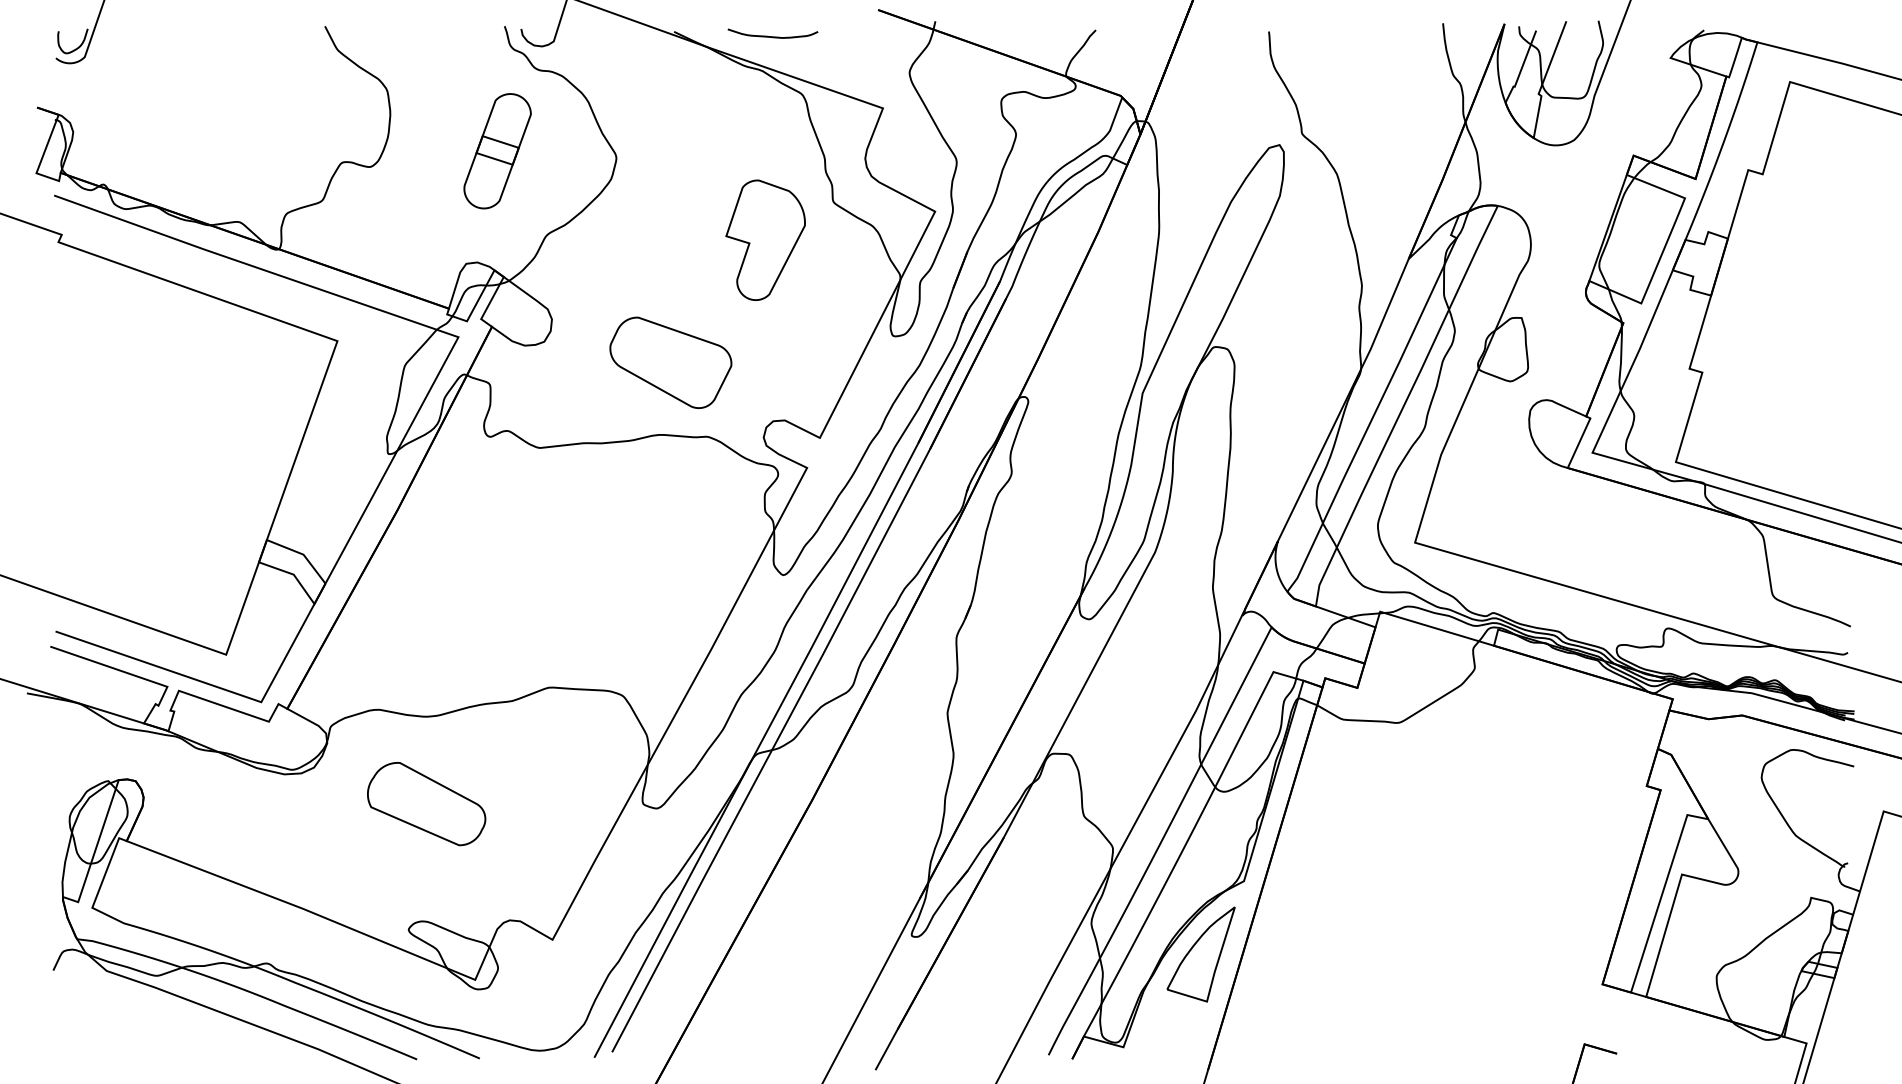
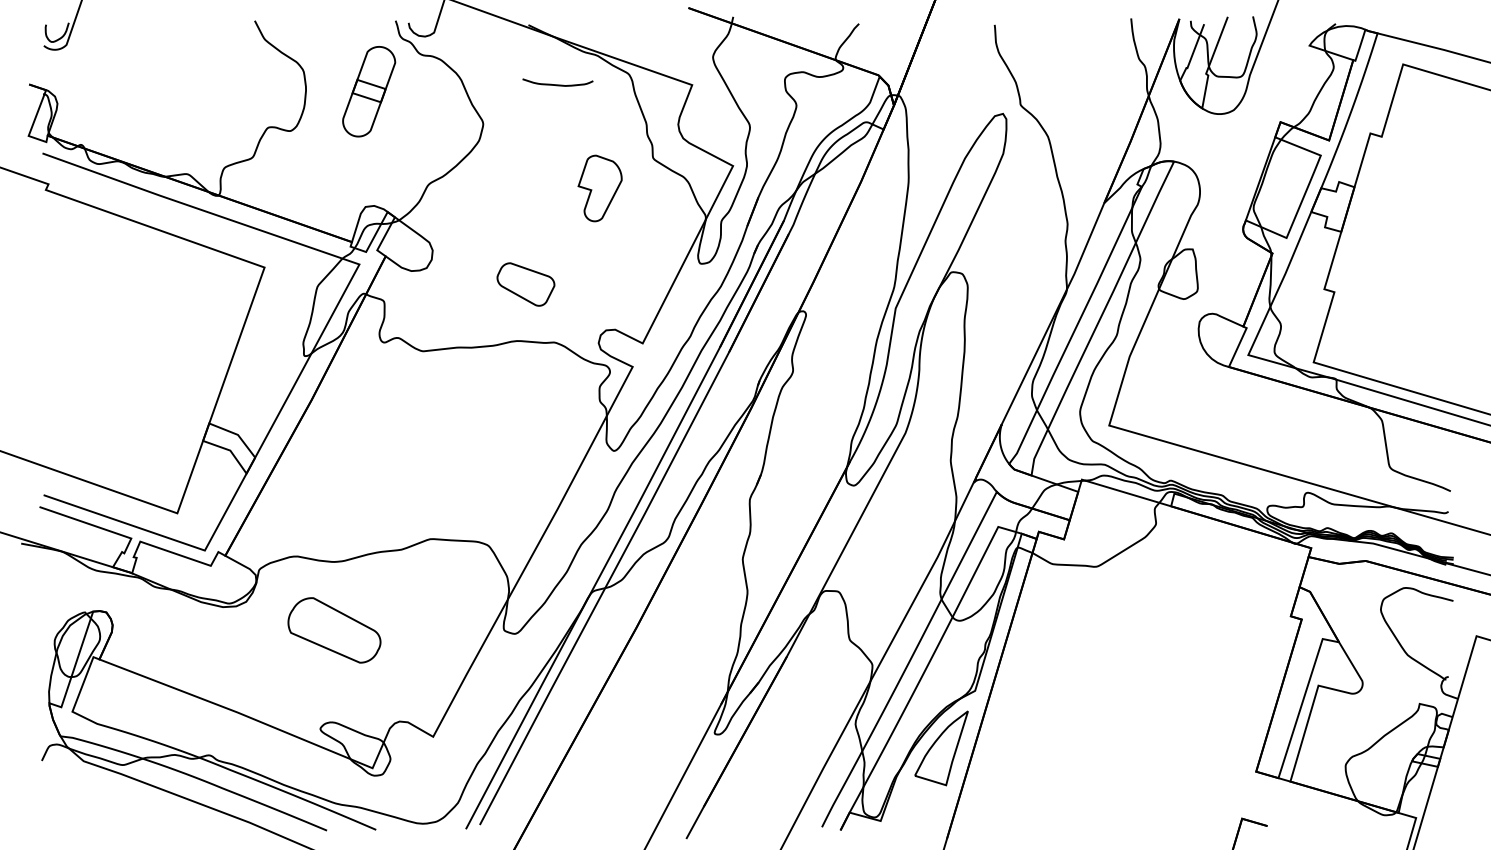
curve: (772, 36) -> (557, 84), moved
part: (498, 150) -> (369, 91), moved
part: (764, 240) -> (599, 188), size x0.7
part: (670, 362) -> (525, 284), size x0.6

